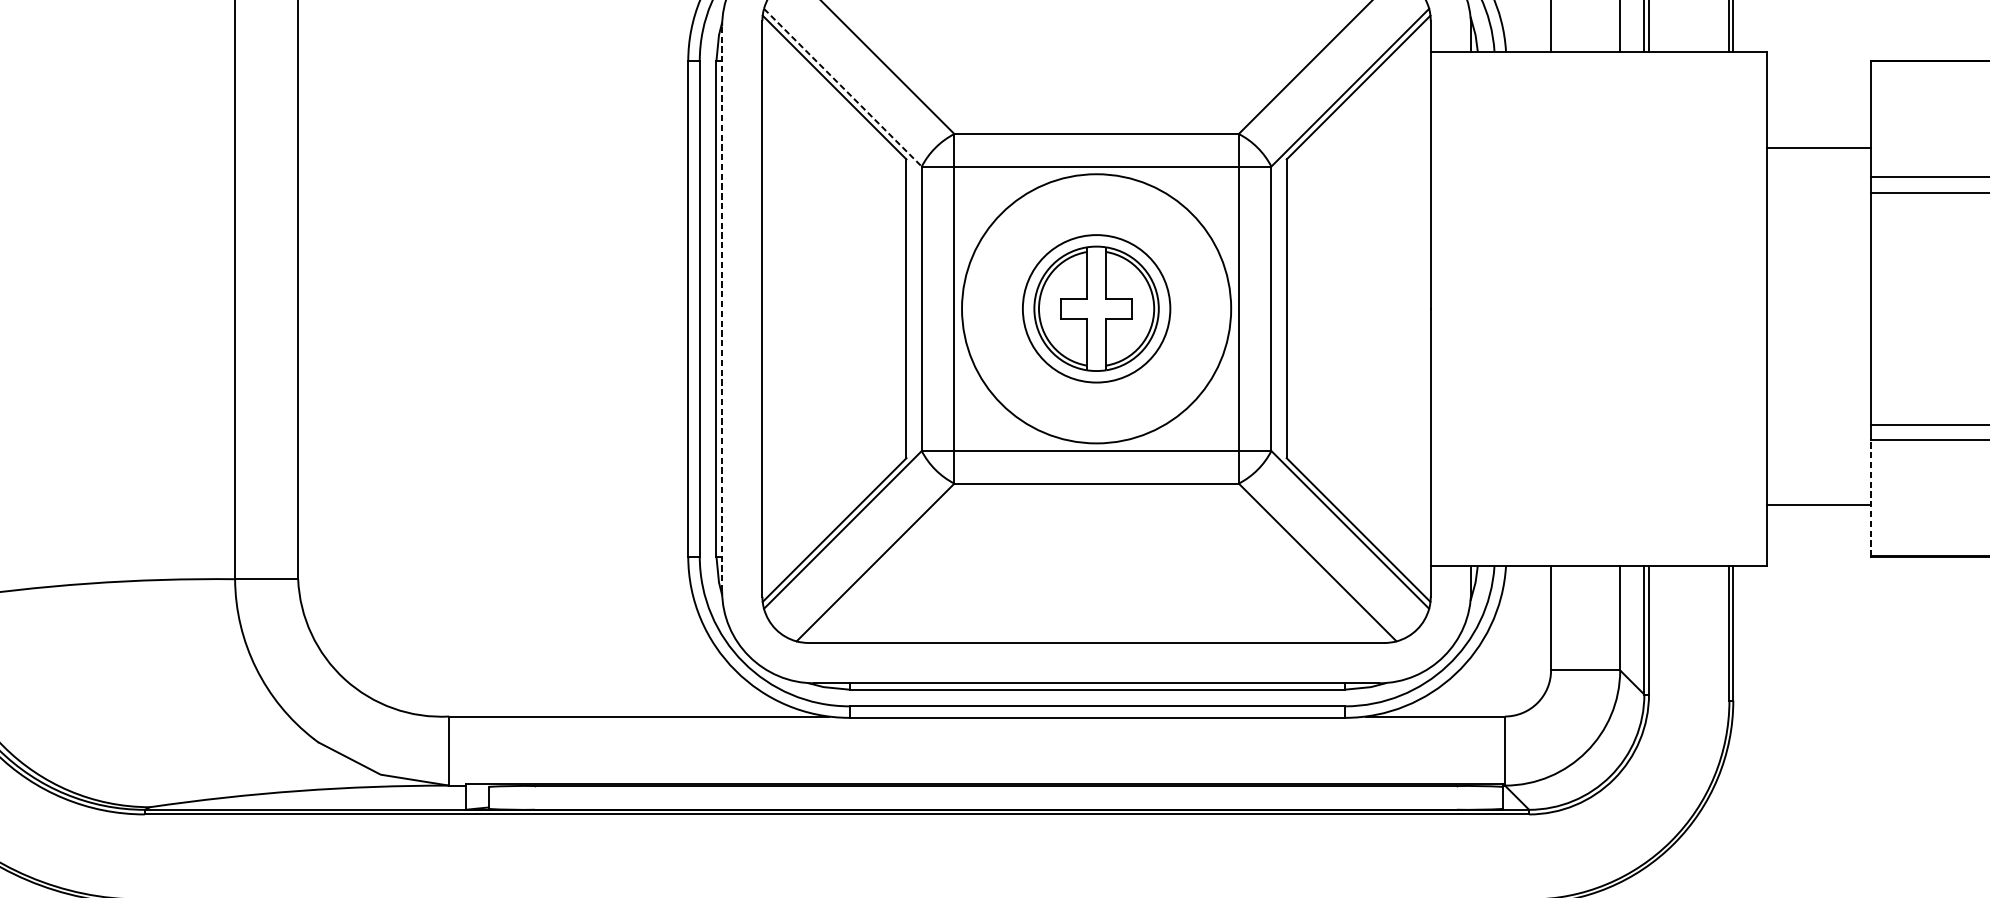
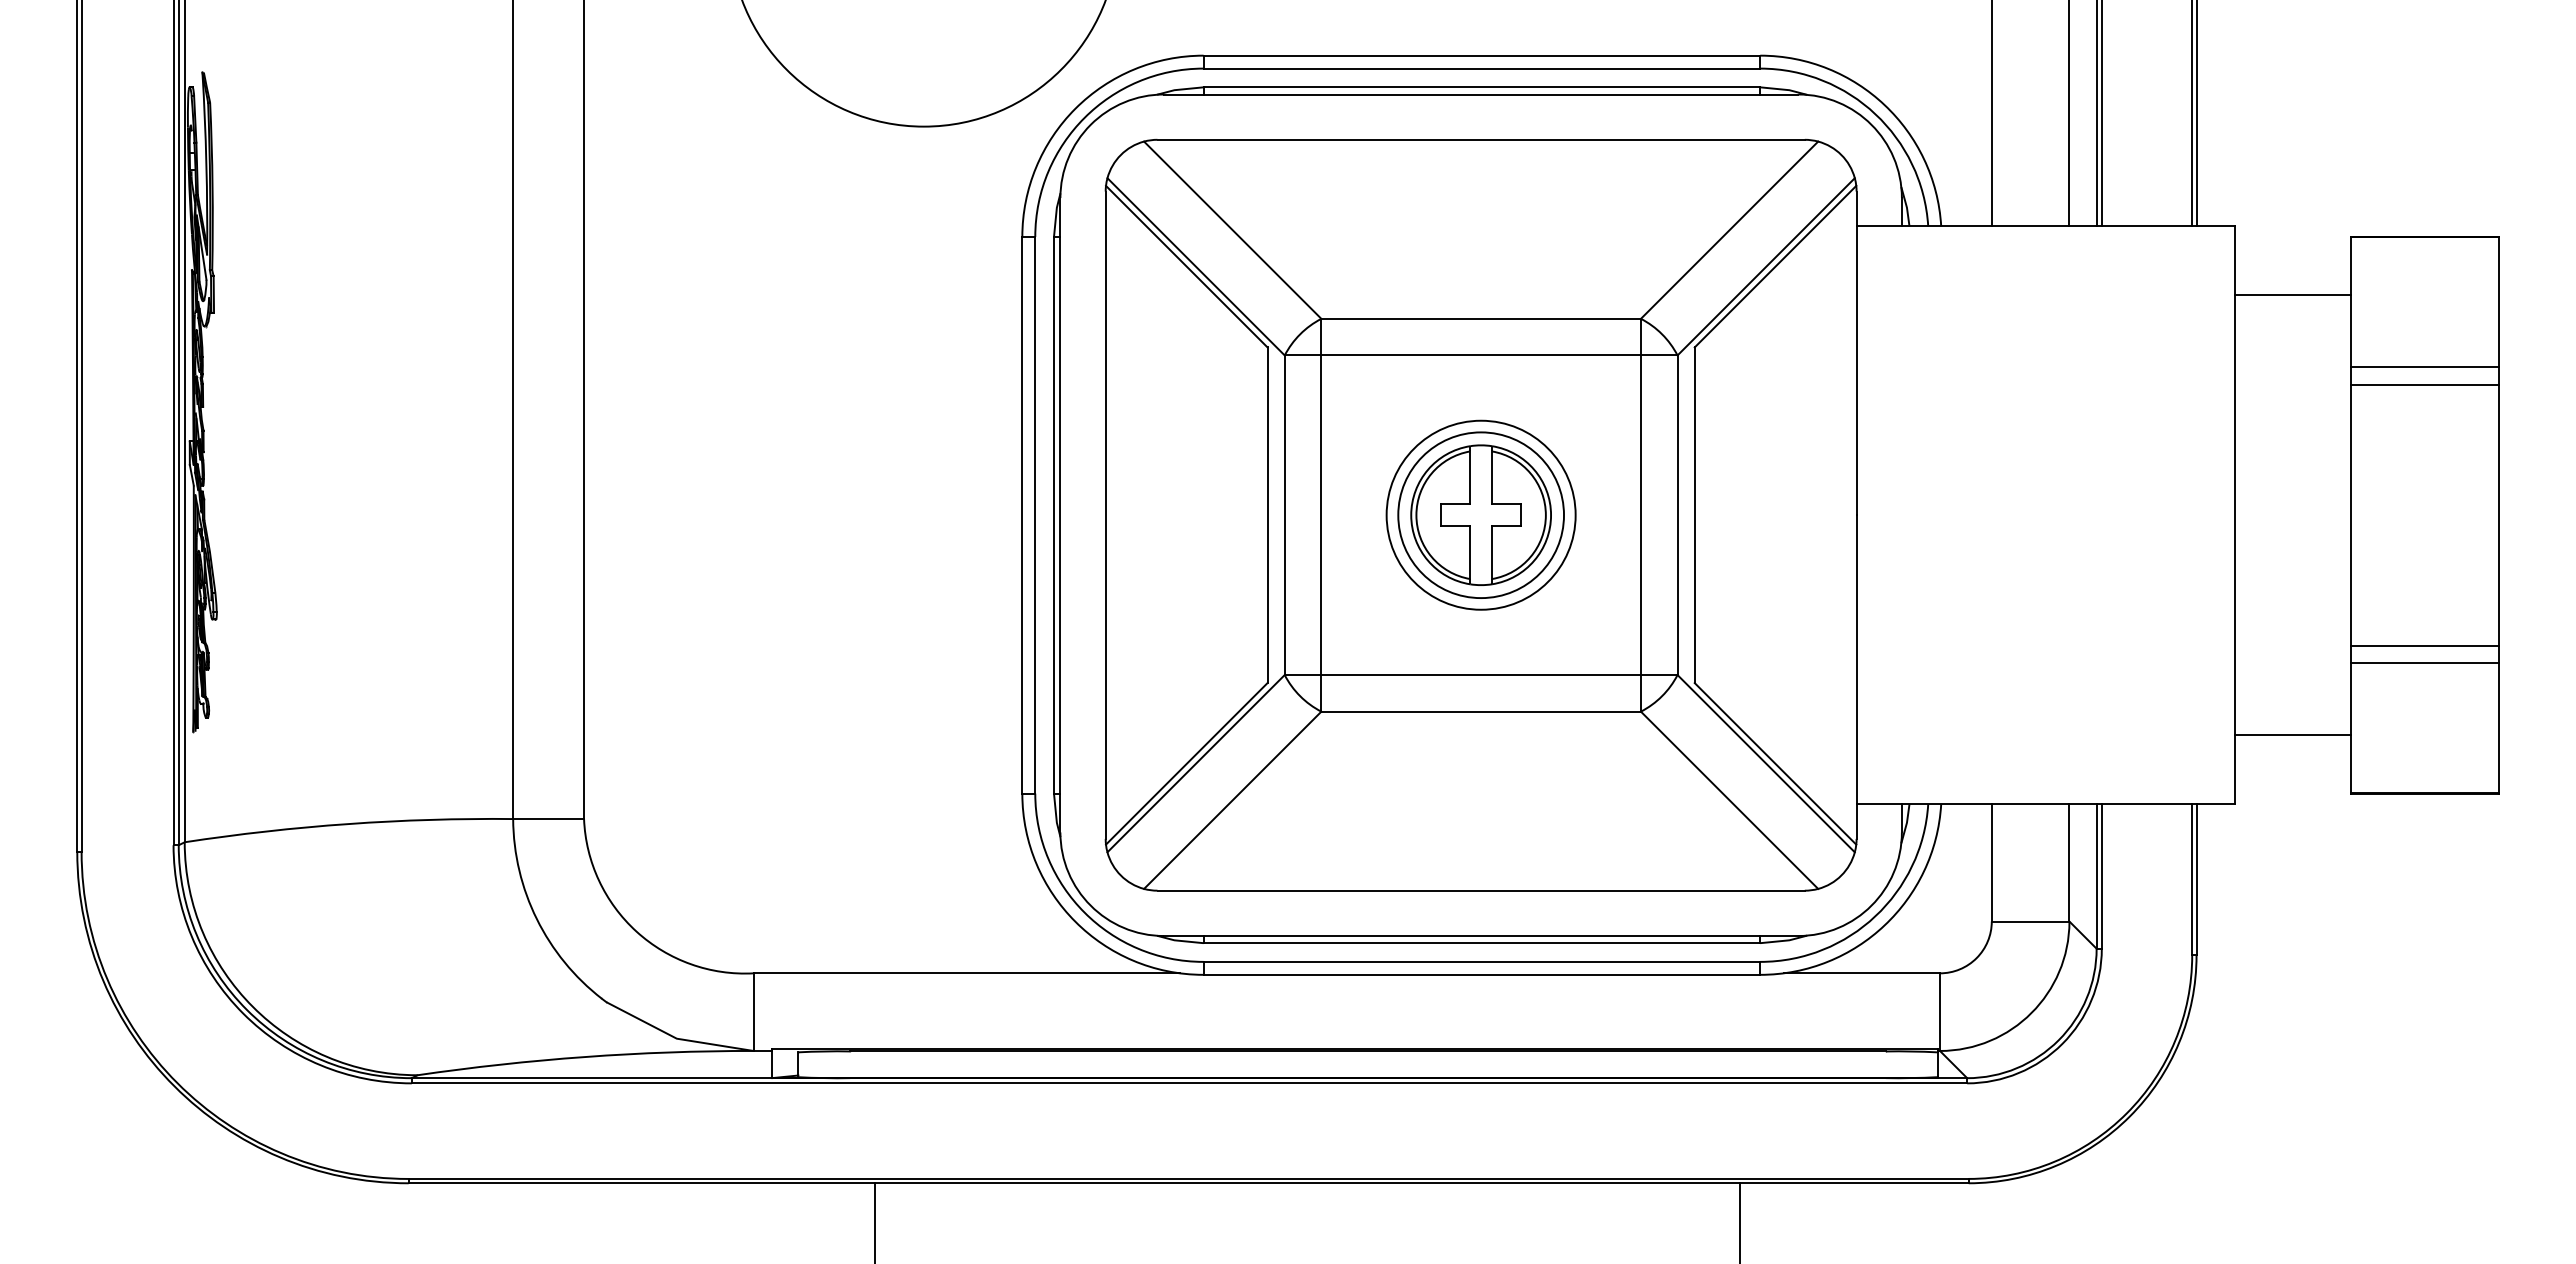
line: (843, 88) -> (1196, 267), dashed -> solid
line: (1818, 147) -> (2292, 295), moved
line: (722, 308) -> (1060, 514), dashed -> solid
circle: (1096, 308) -> (1480, 514), size x0.62
line: (1871, 497) -> (2351, 727), dashed -> solid

